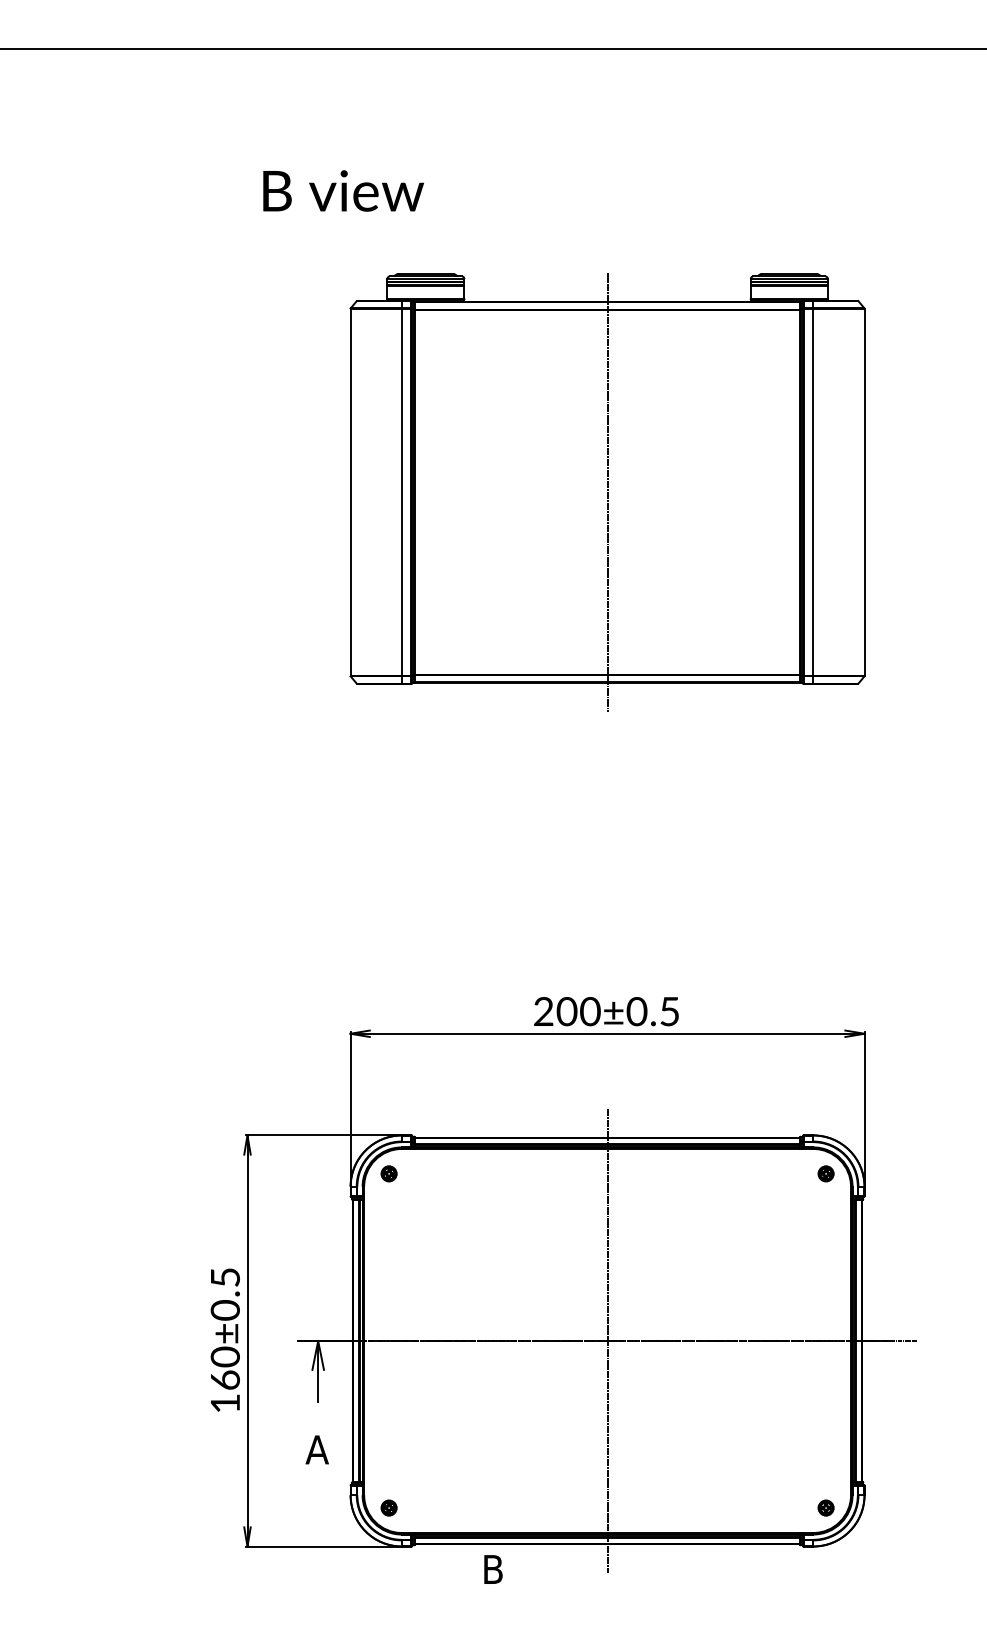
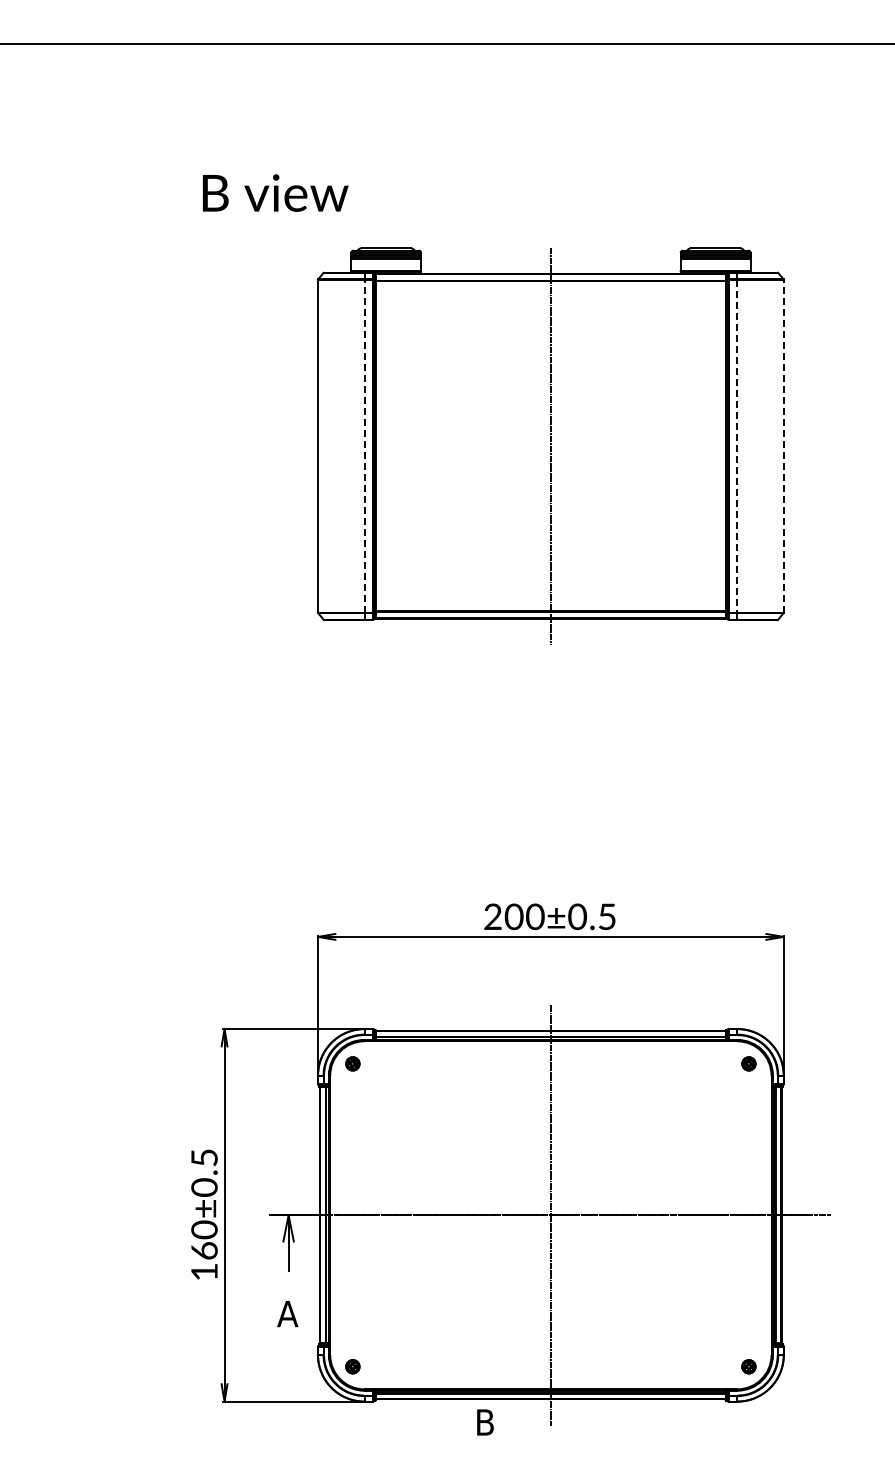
text: (343, 190) -> (275, 192), moved
line: (401, 491) -> (364, 445), solid -> dashed
line: (864, 491) -> (783, 445), solid -> dashed
line: (813, 492) -> (737, 446), solid -> dashed
text: (493, 1569) -> (485, 1422), moved

